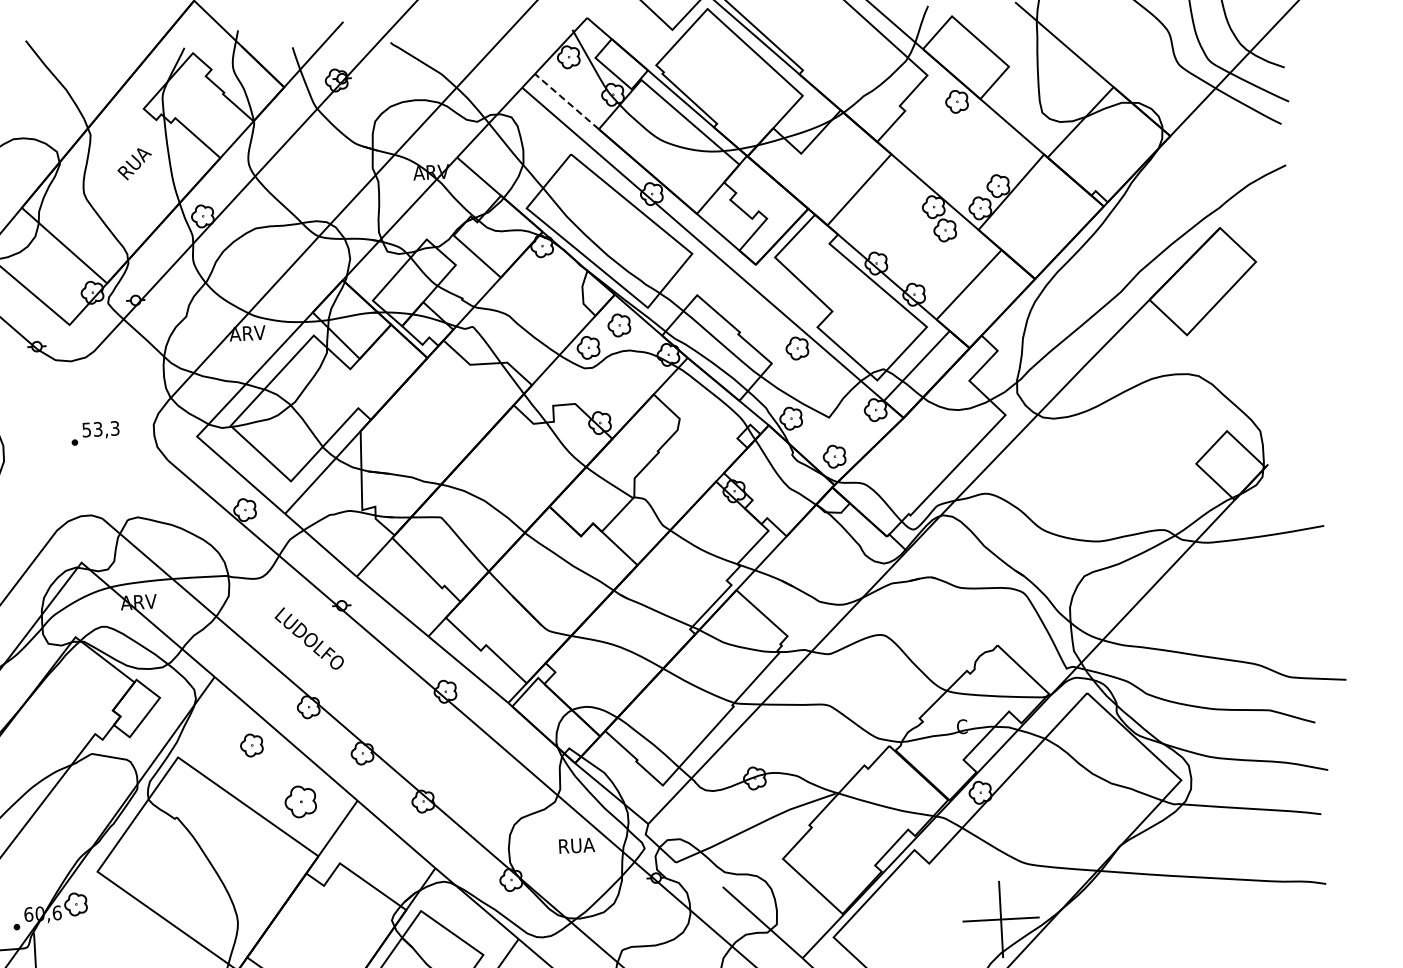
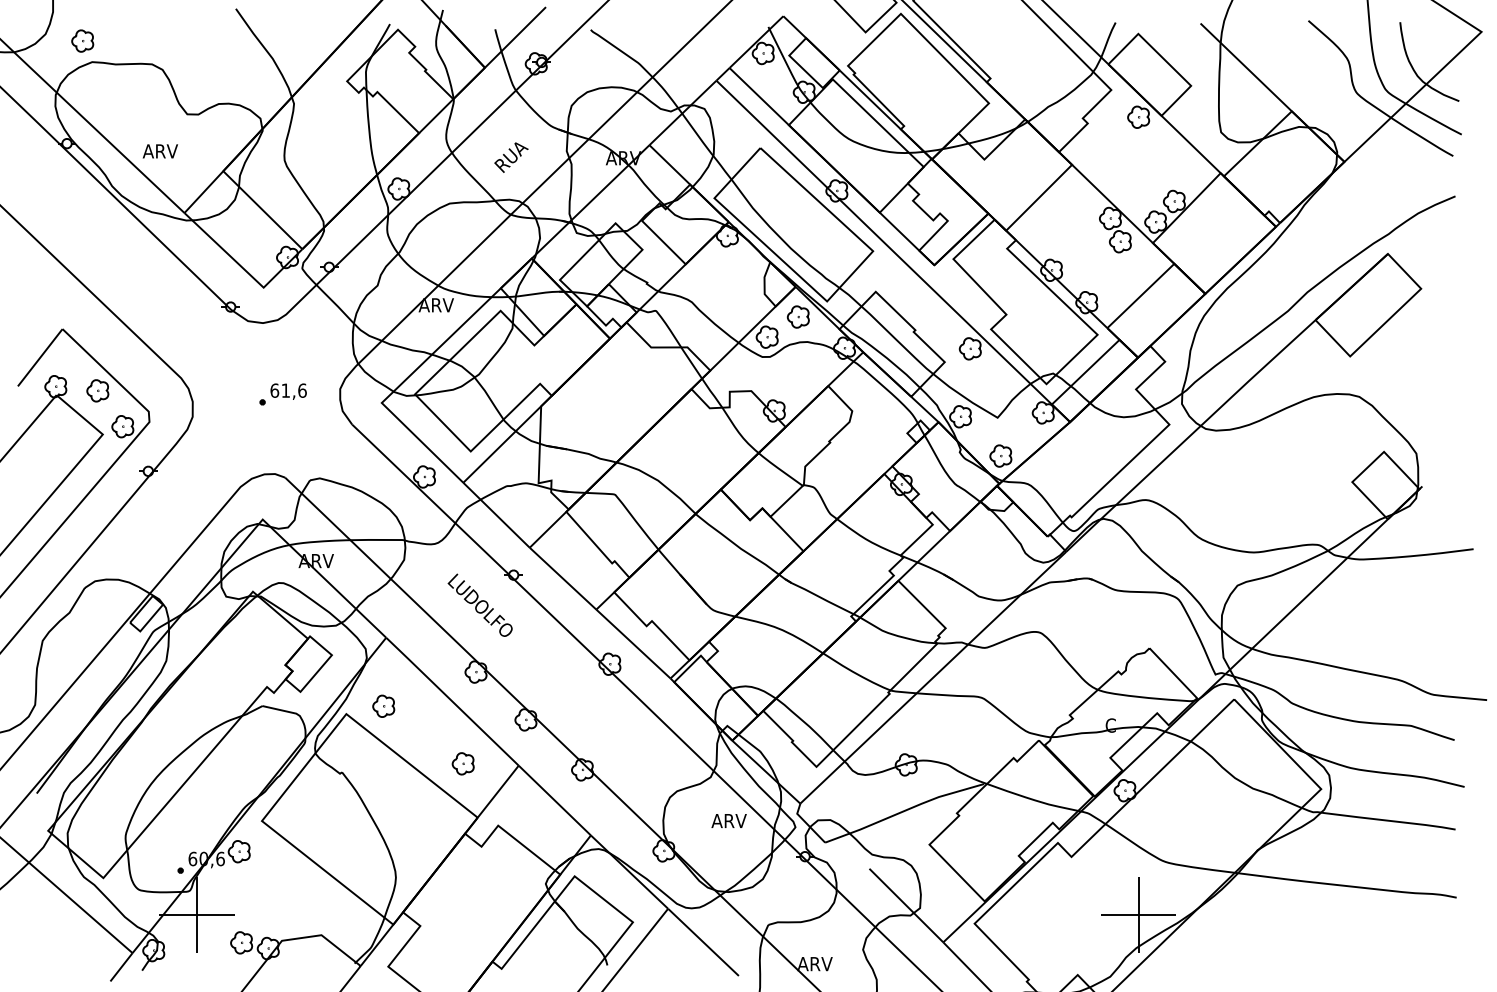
line: (566, 101) -> (758, 96), dashed -> solid
text: (134, 164) -> (511, 157), moved
text: (100, 429) -> (288, 390), 53,3 -> 61,6
part: (251, 744) -> (383, 705), moved
part: (299, 801) -> (462, 763), size x0.71
text: (576, 846) -> (729, 821), RUA -> ARV

